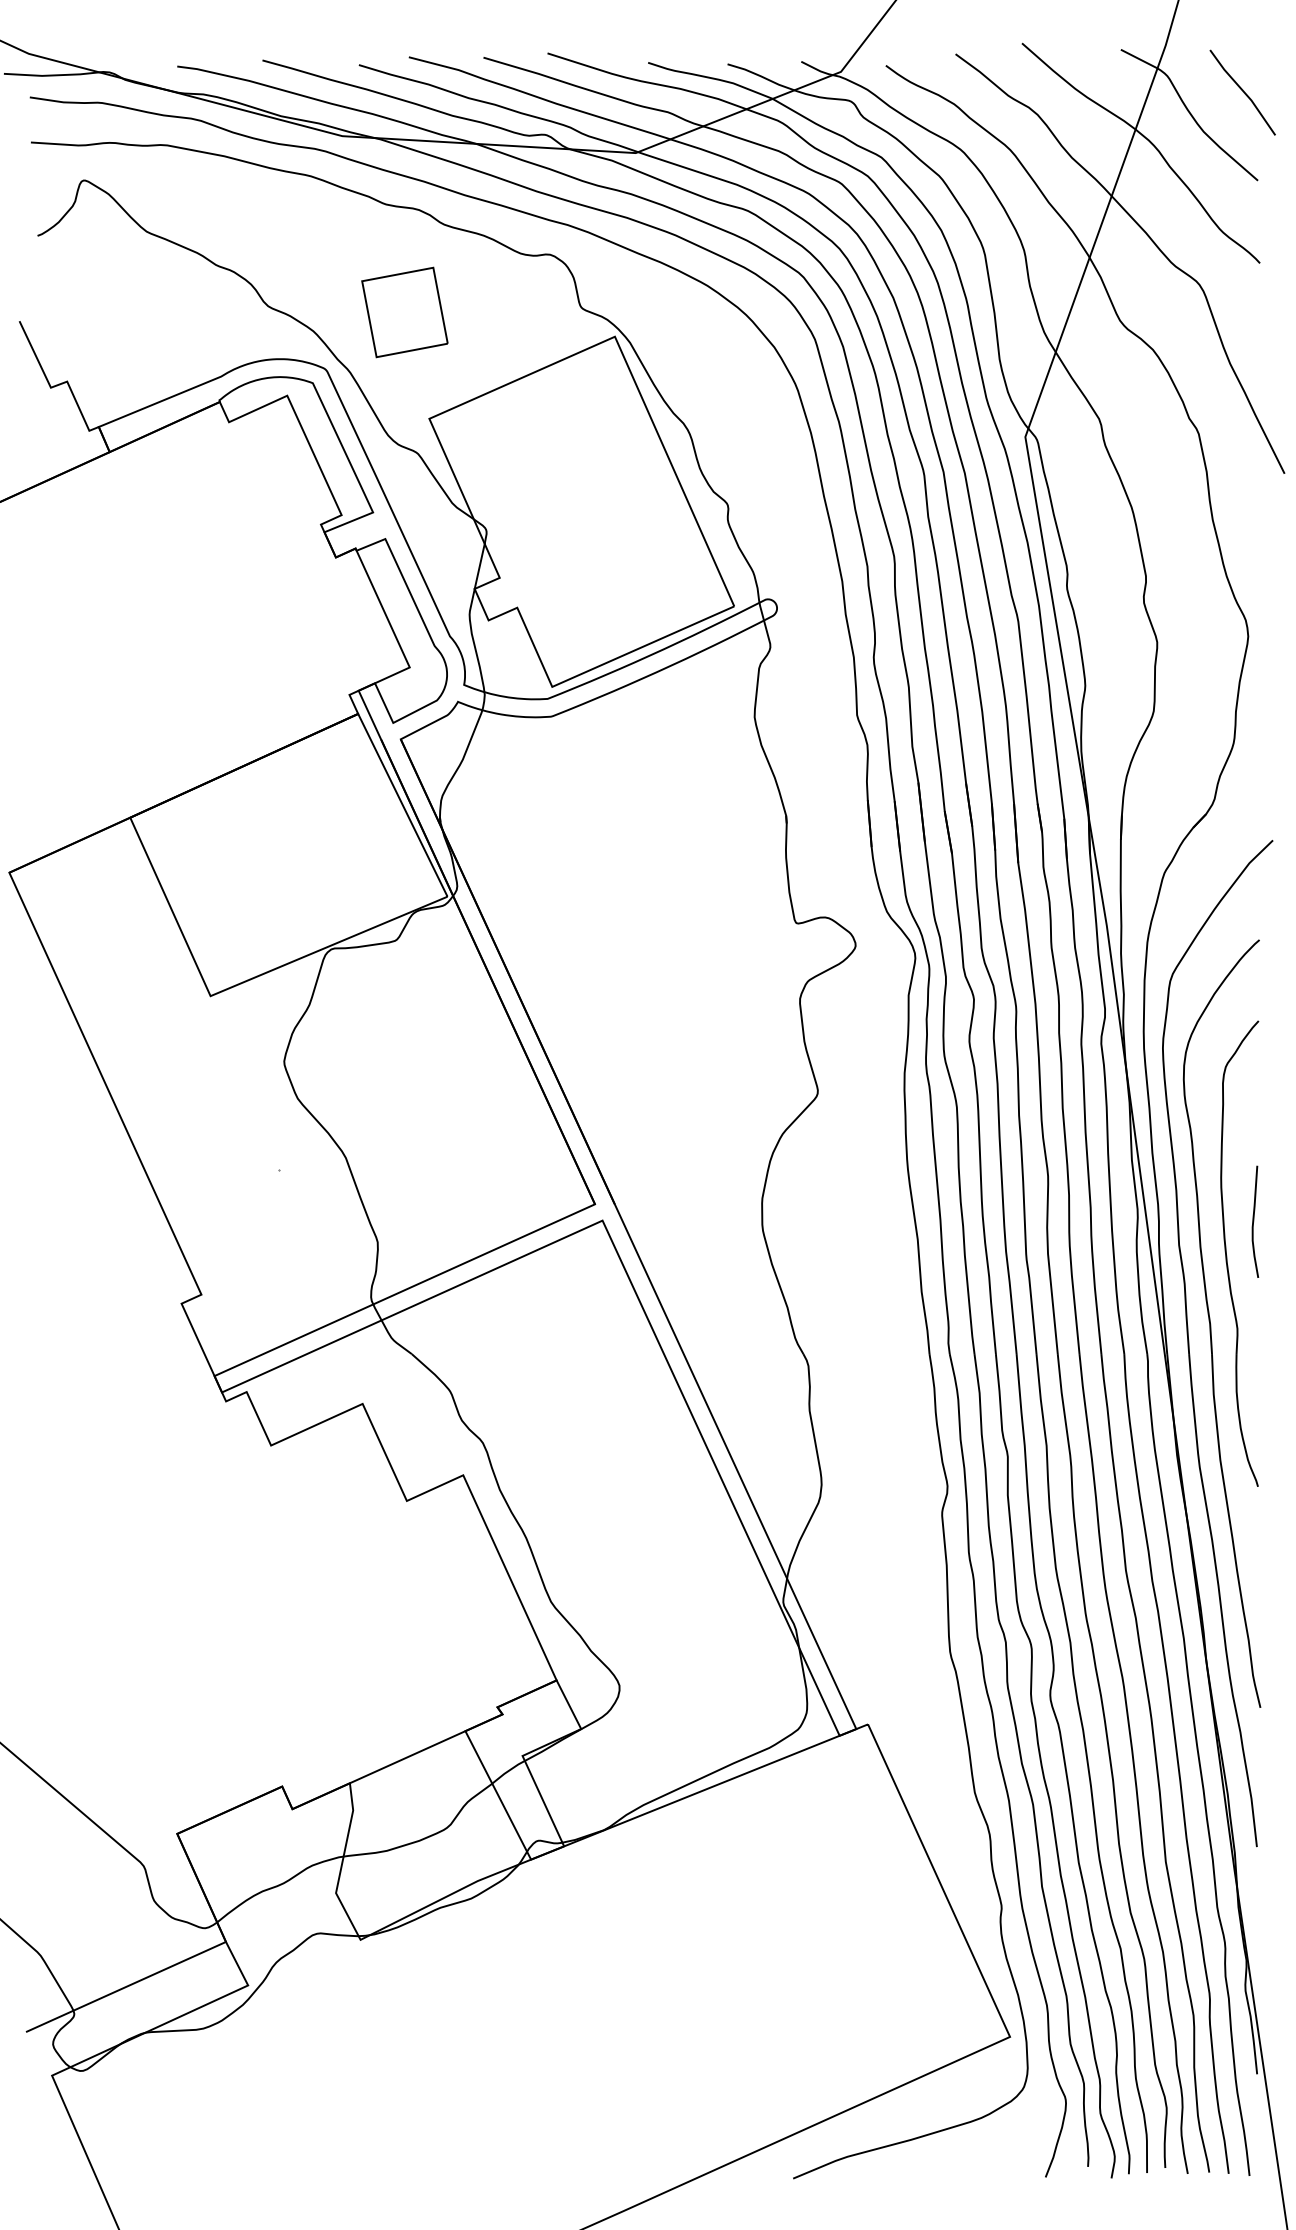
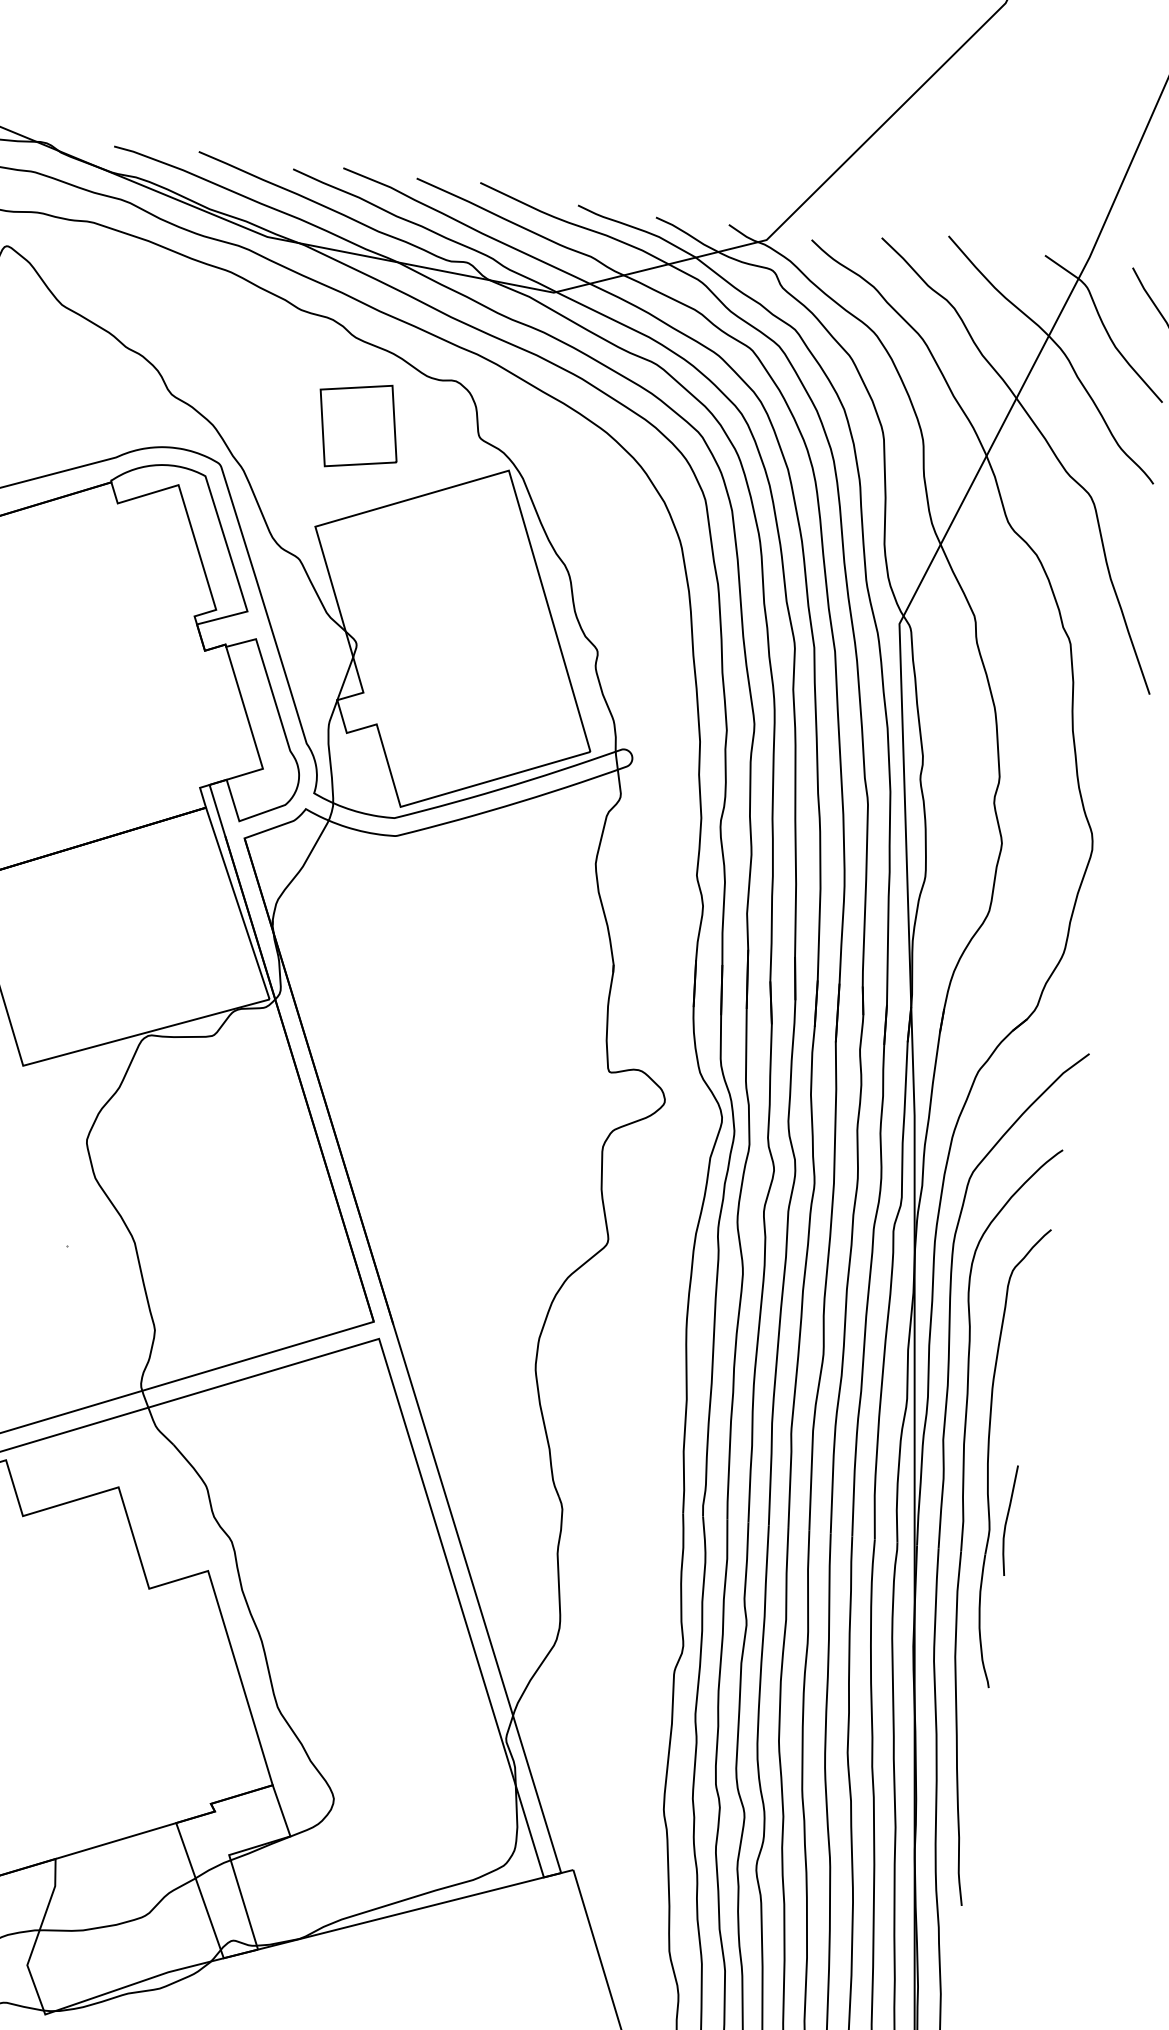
part: (404, 312) -> (358, 425), moved
curve: (1254, 1221) -> (1007, 1519), moved

